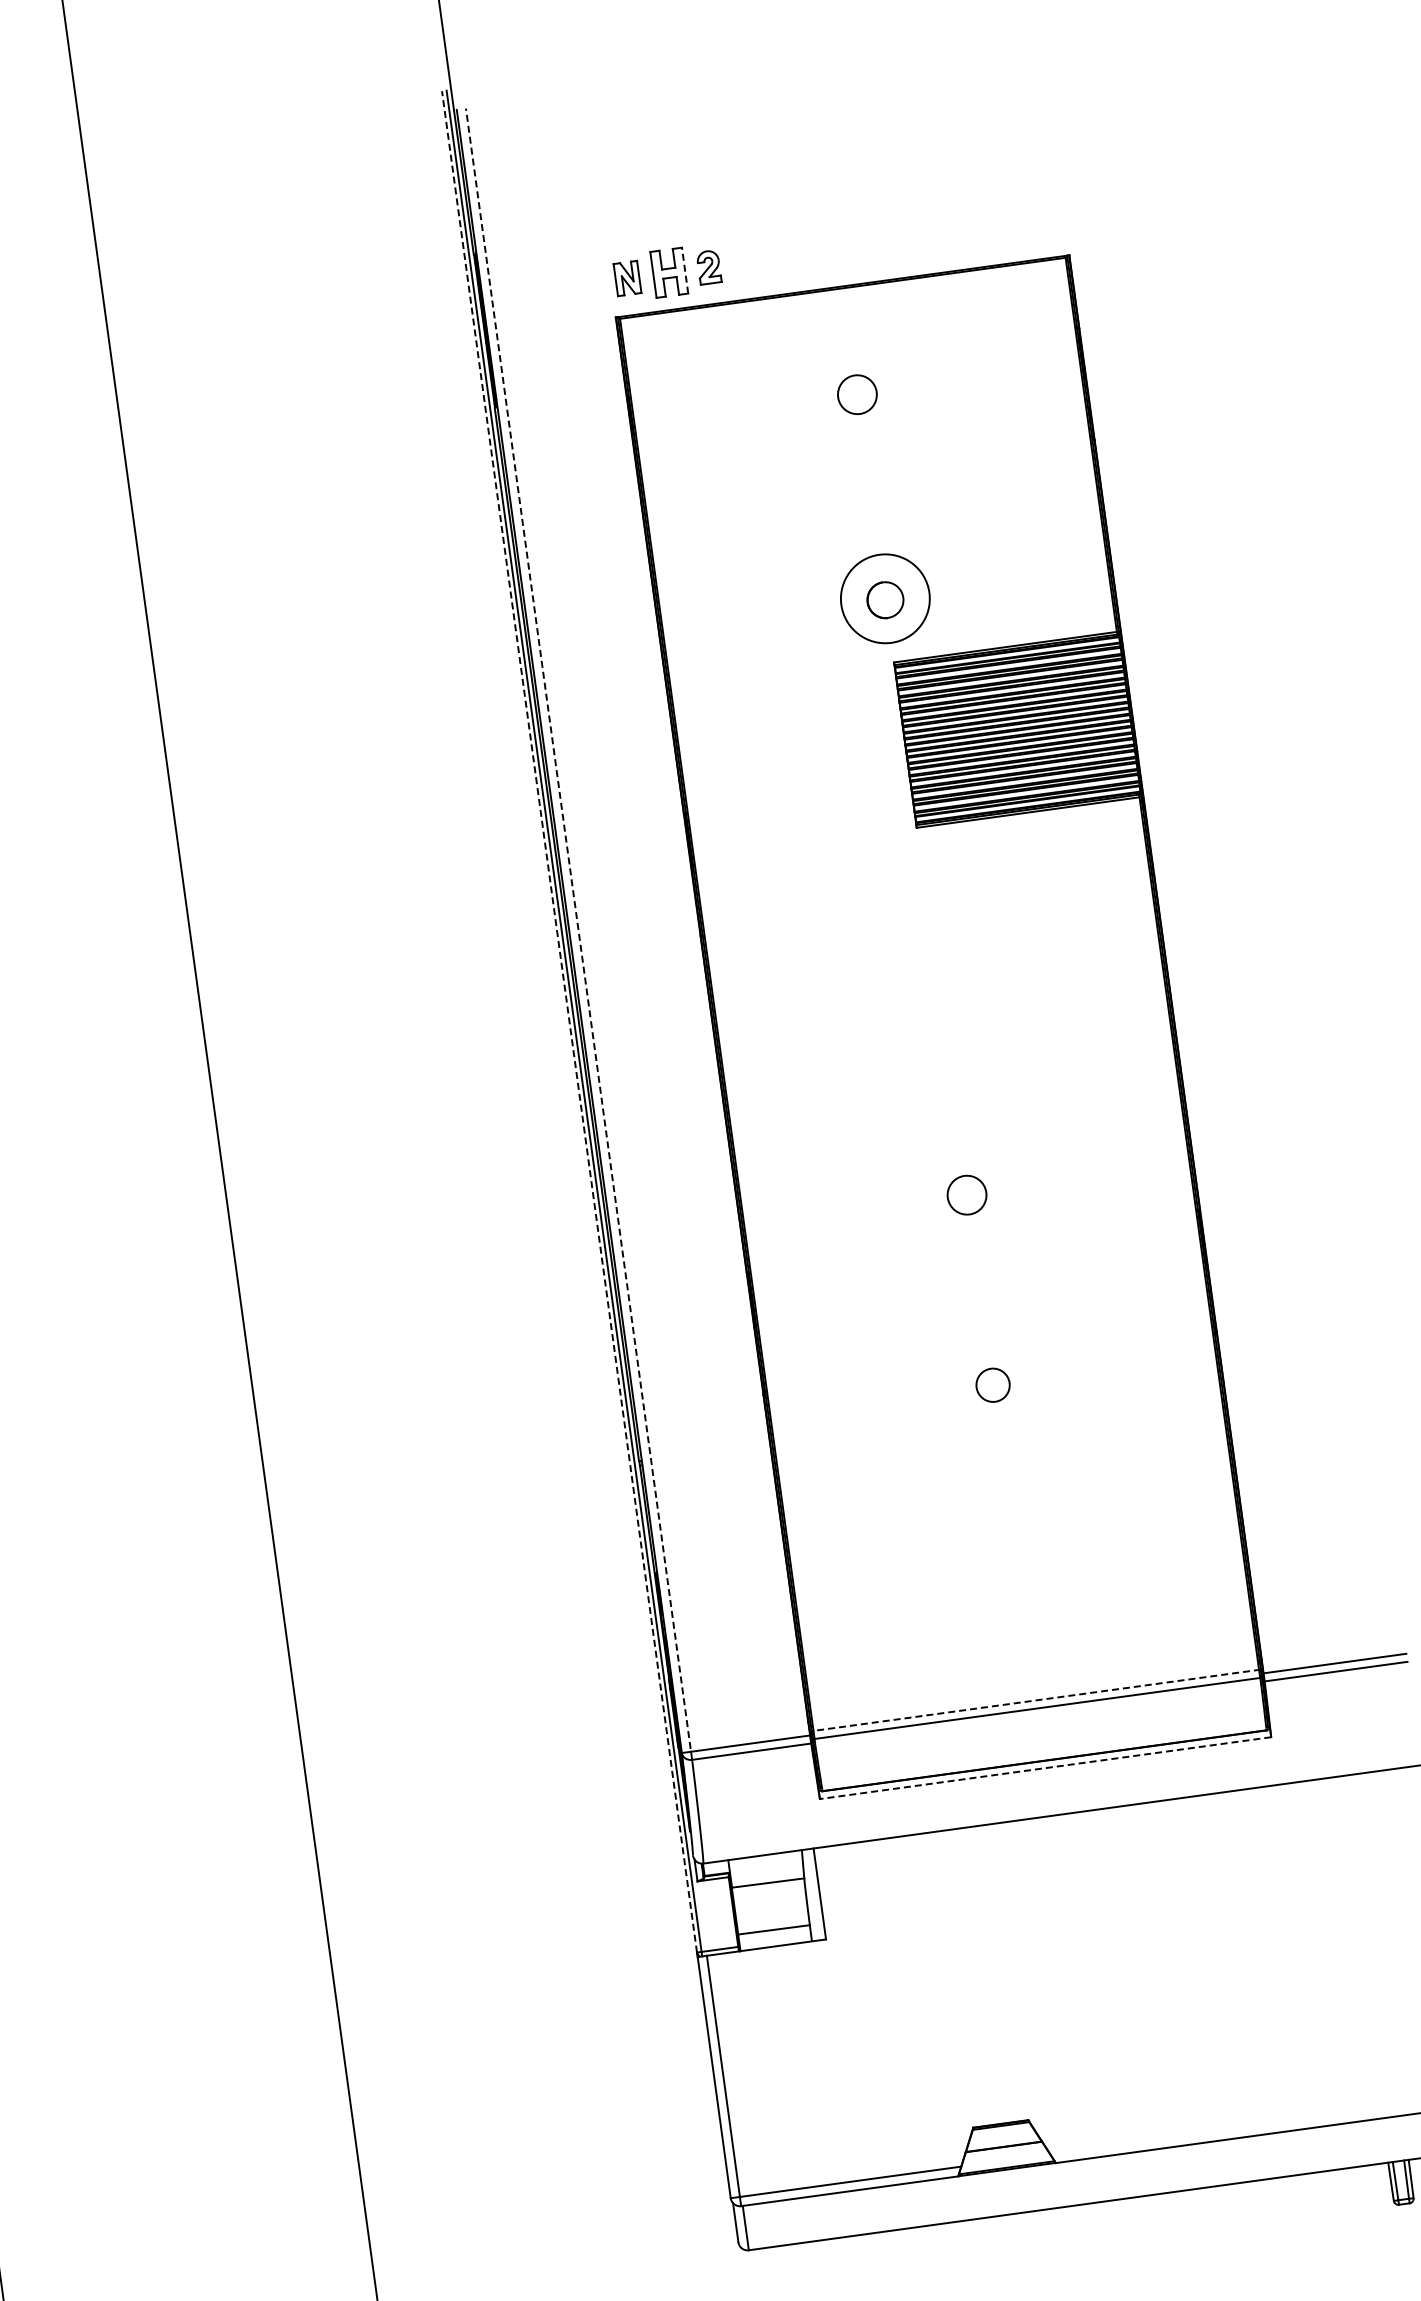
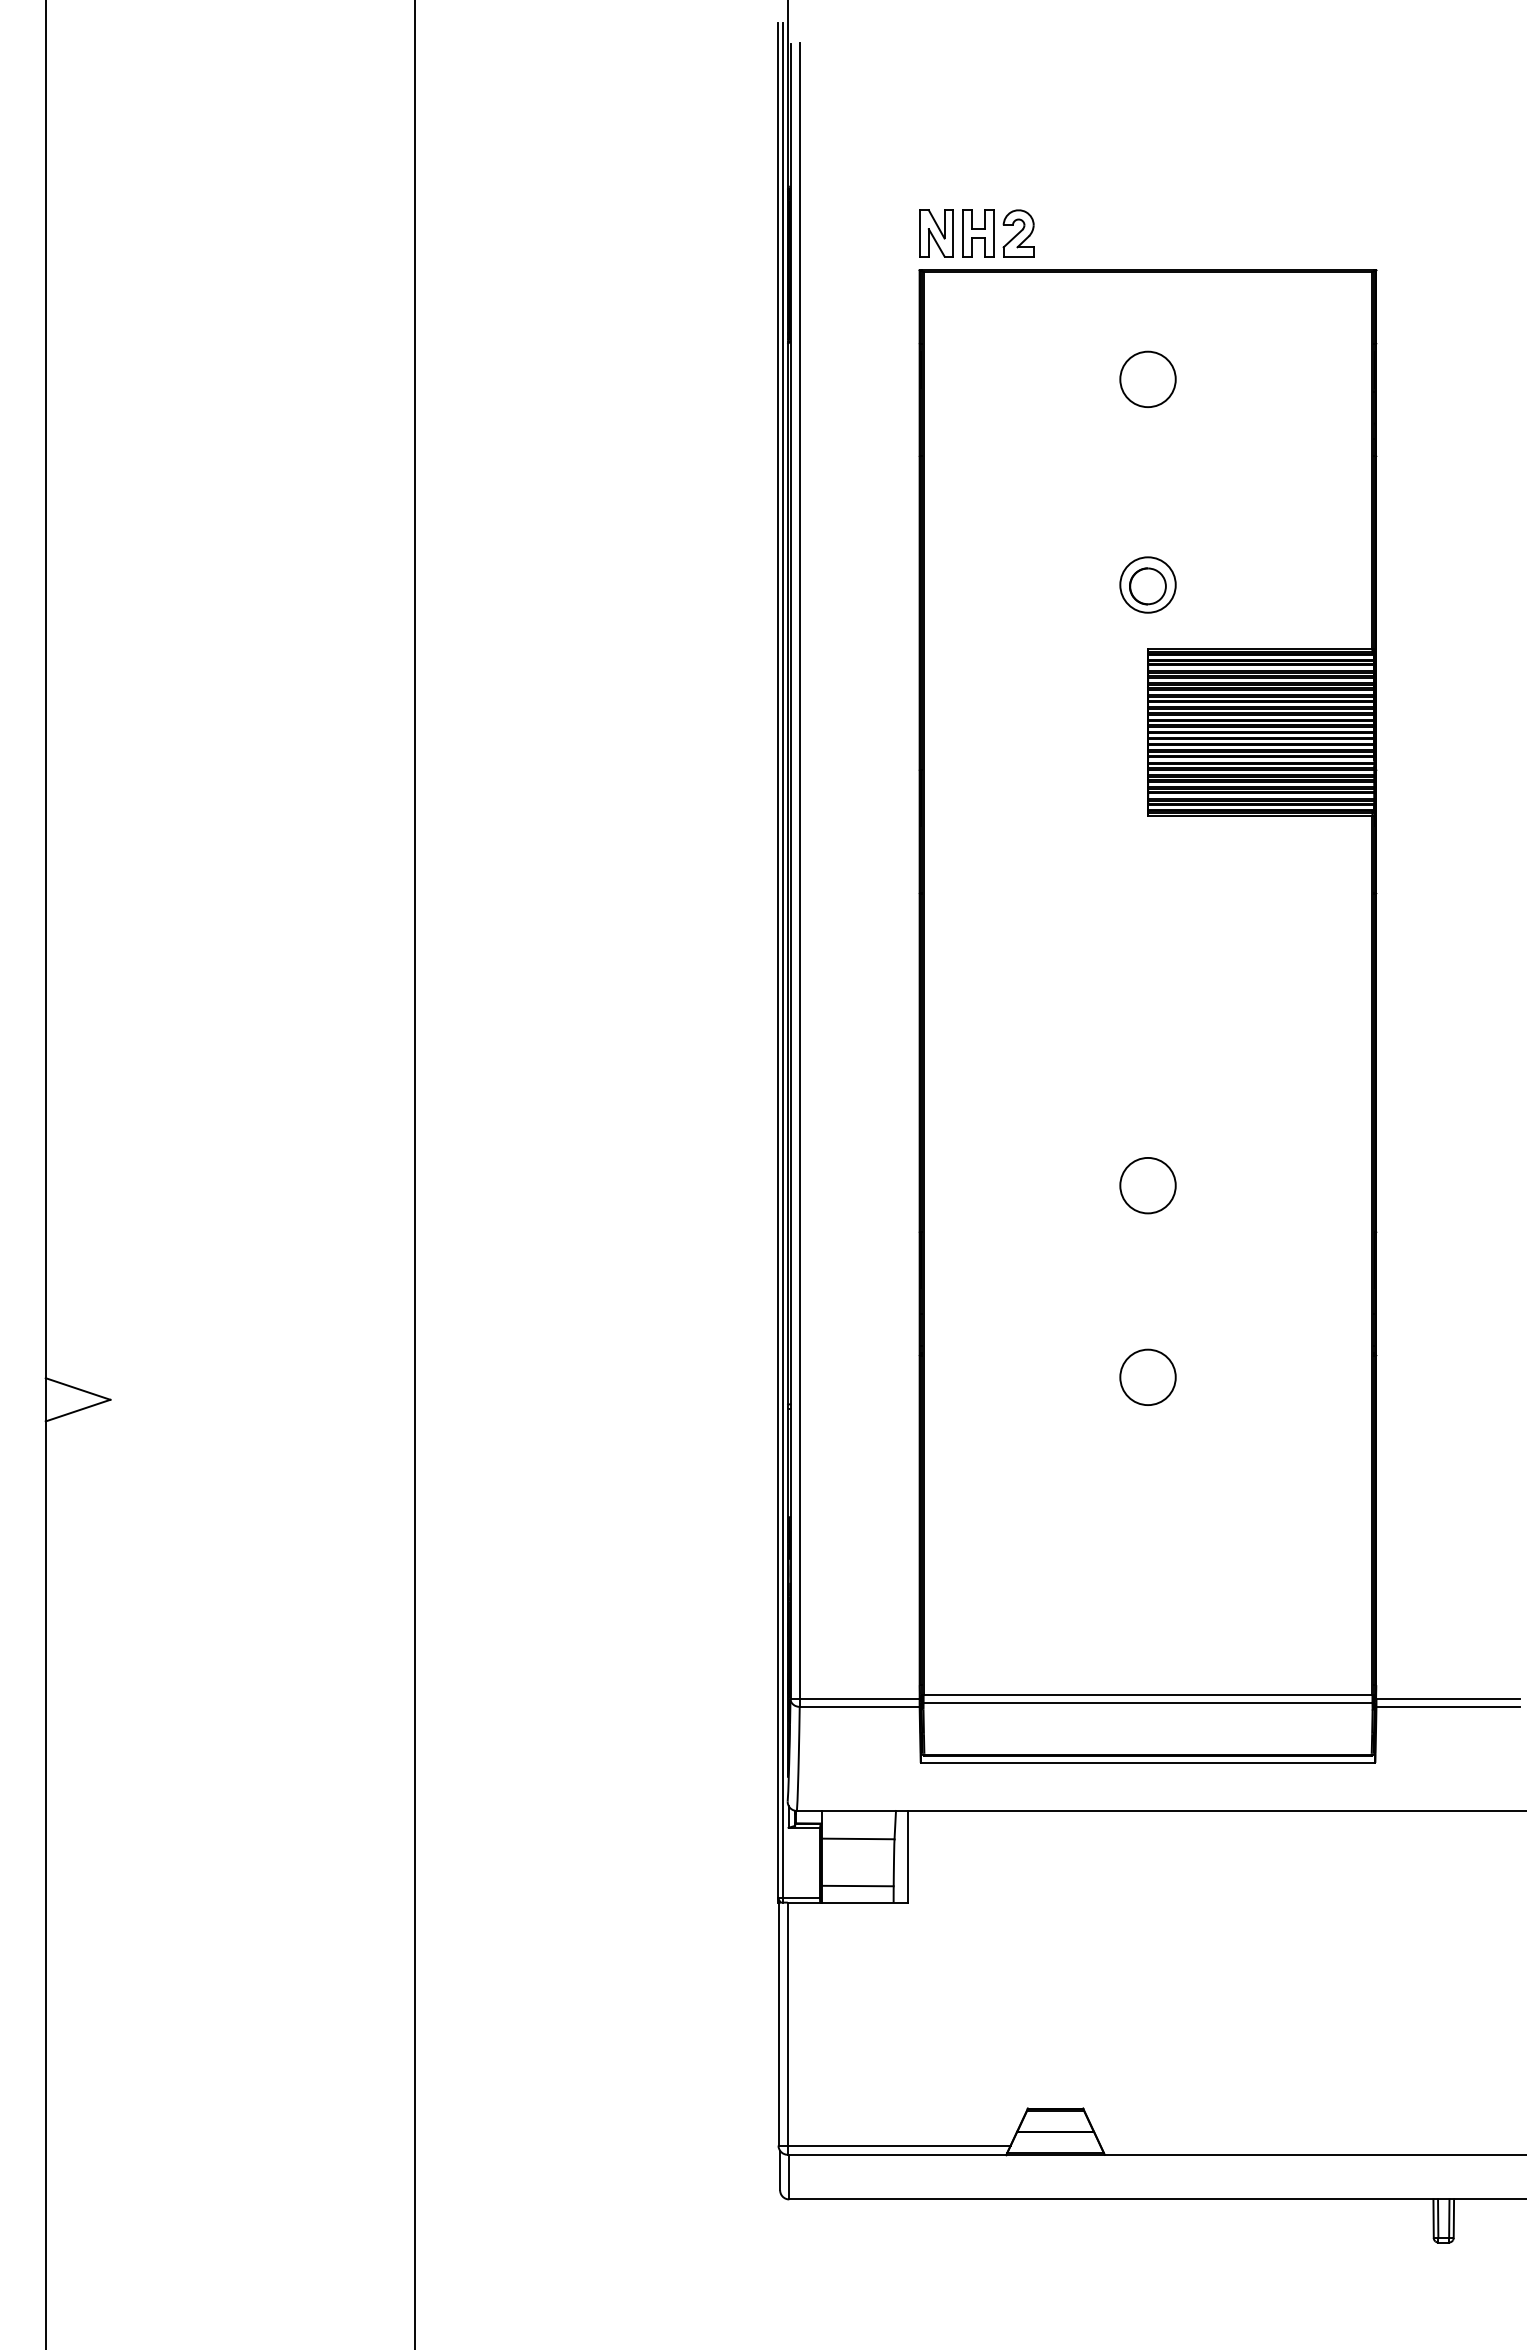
part: (708, 267) -> (1018, 233), size x1.43
line: (685, 269) -> (994, 232), dashed -> solid
part: (627, 278) -> (936, 233), size x1.43
circle: (856, 394) -> (1147, 379), size x1.43
circle: (884, 598) -> (1147, 584), size x0.62
line: (578, 934) -> (799, 875), dashed -> solid
line: (569, 1021) -> (778, 960), dashed -> solid
circle: (966, 1194) -> (1147, 1185), size x1.43
circle: (992, 1384) -> (1147, 1376), size x1.67
line: (1035, 1700) -> (1147, 1694), dashed -> solid
line: (1044, 1767) -> (1147, 1762), dashed -> solid

